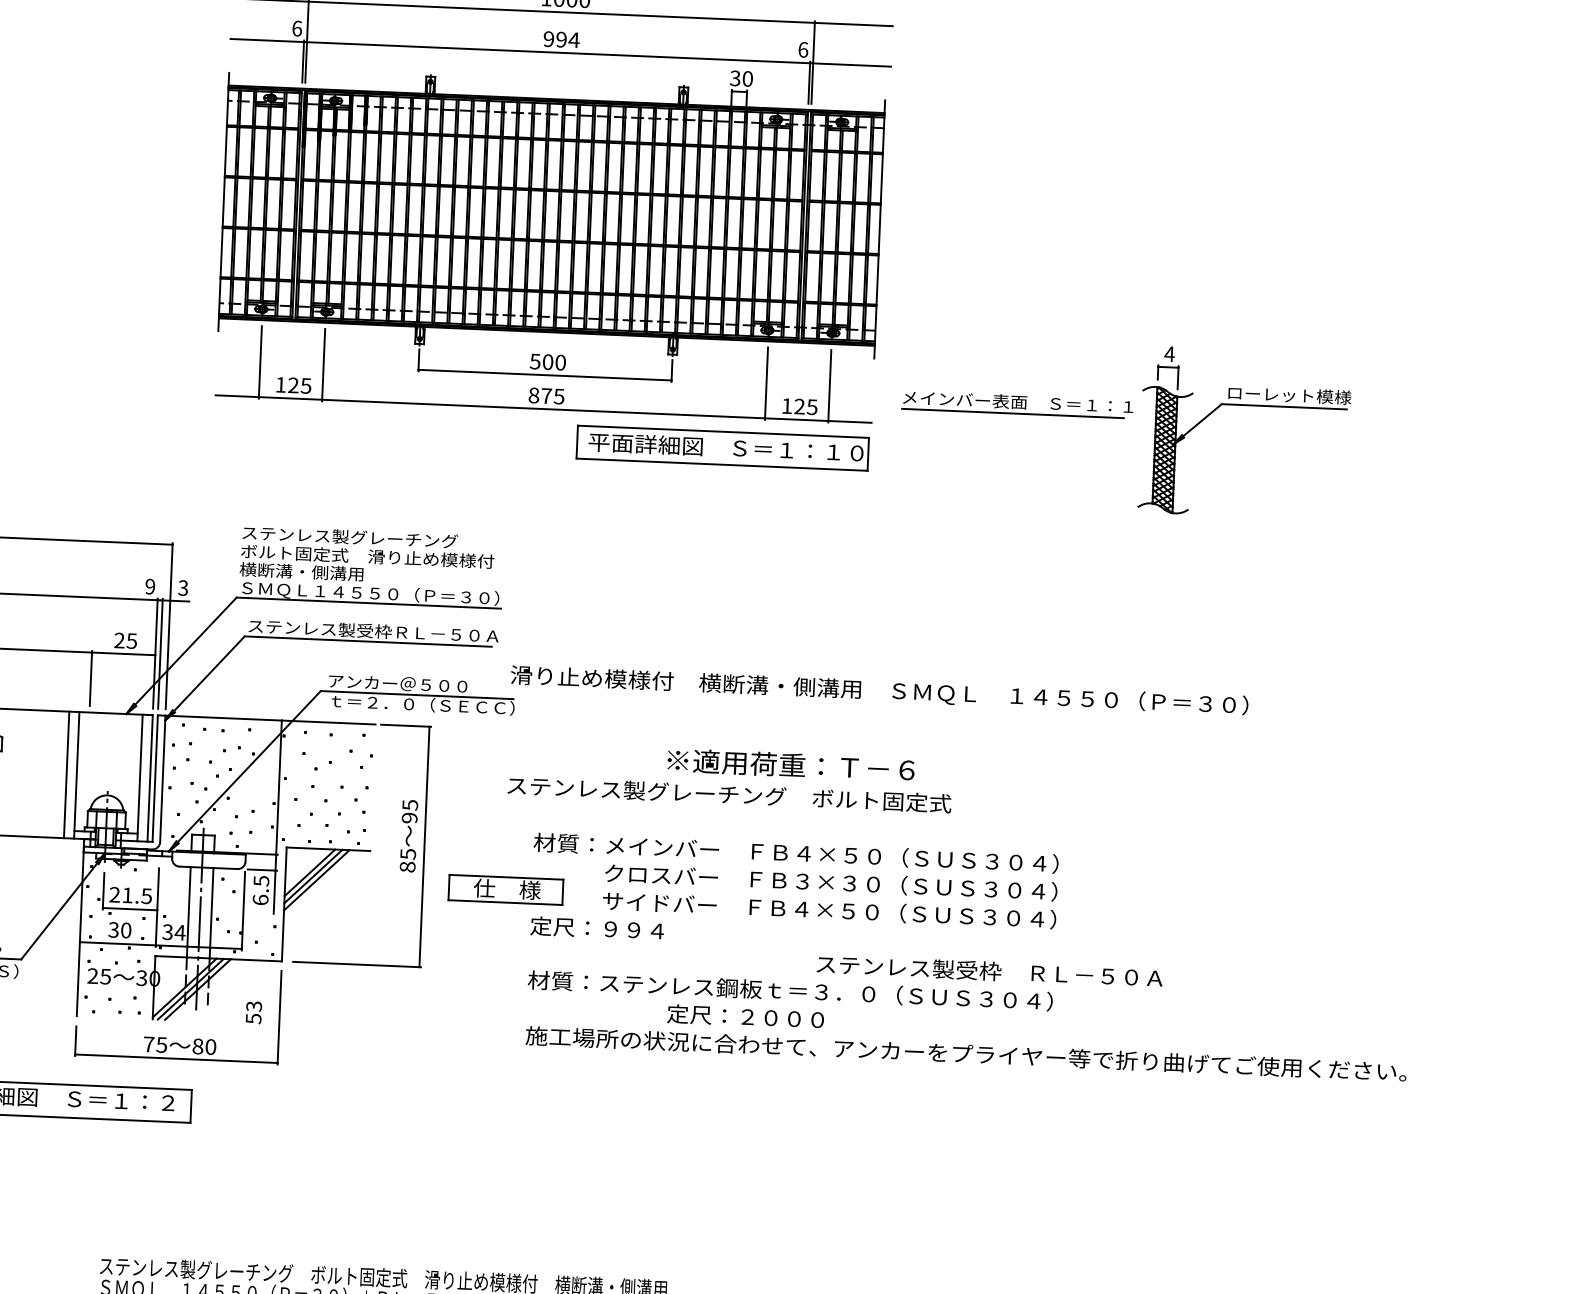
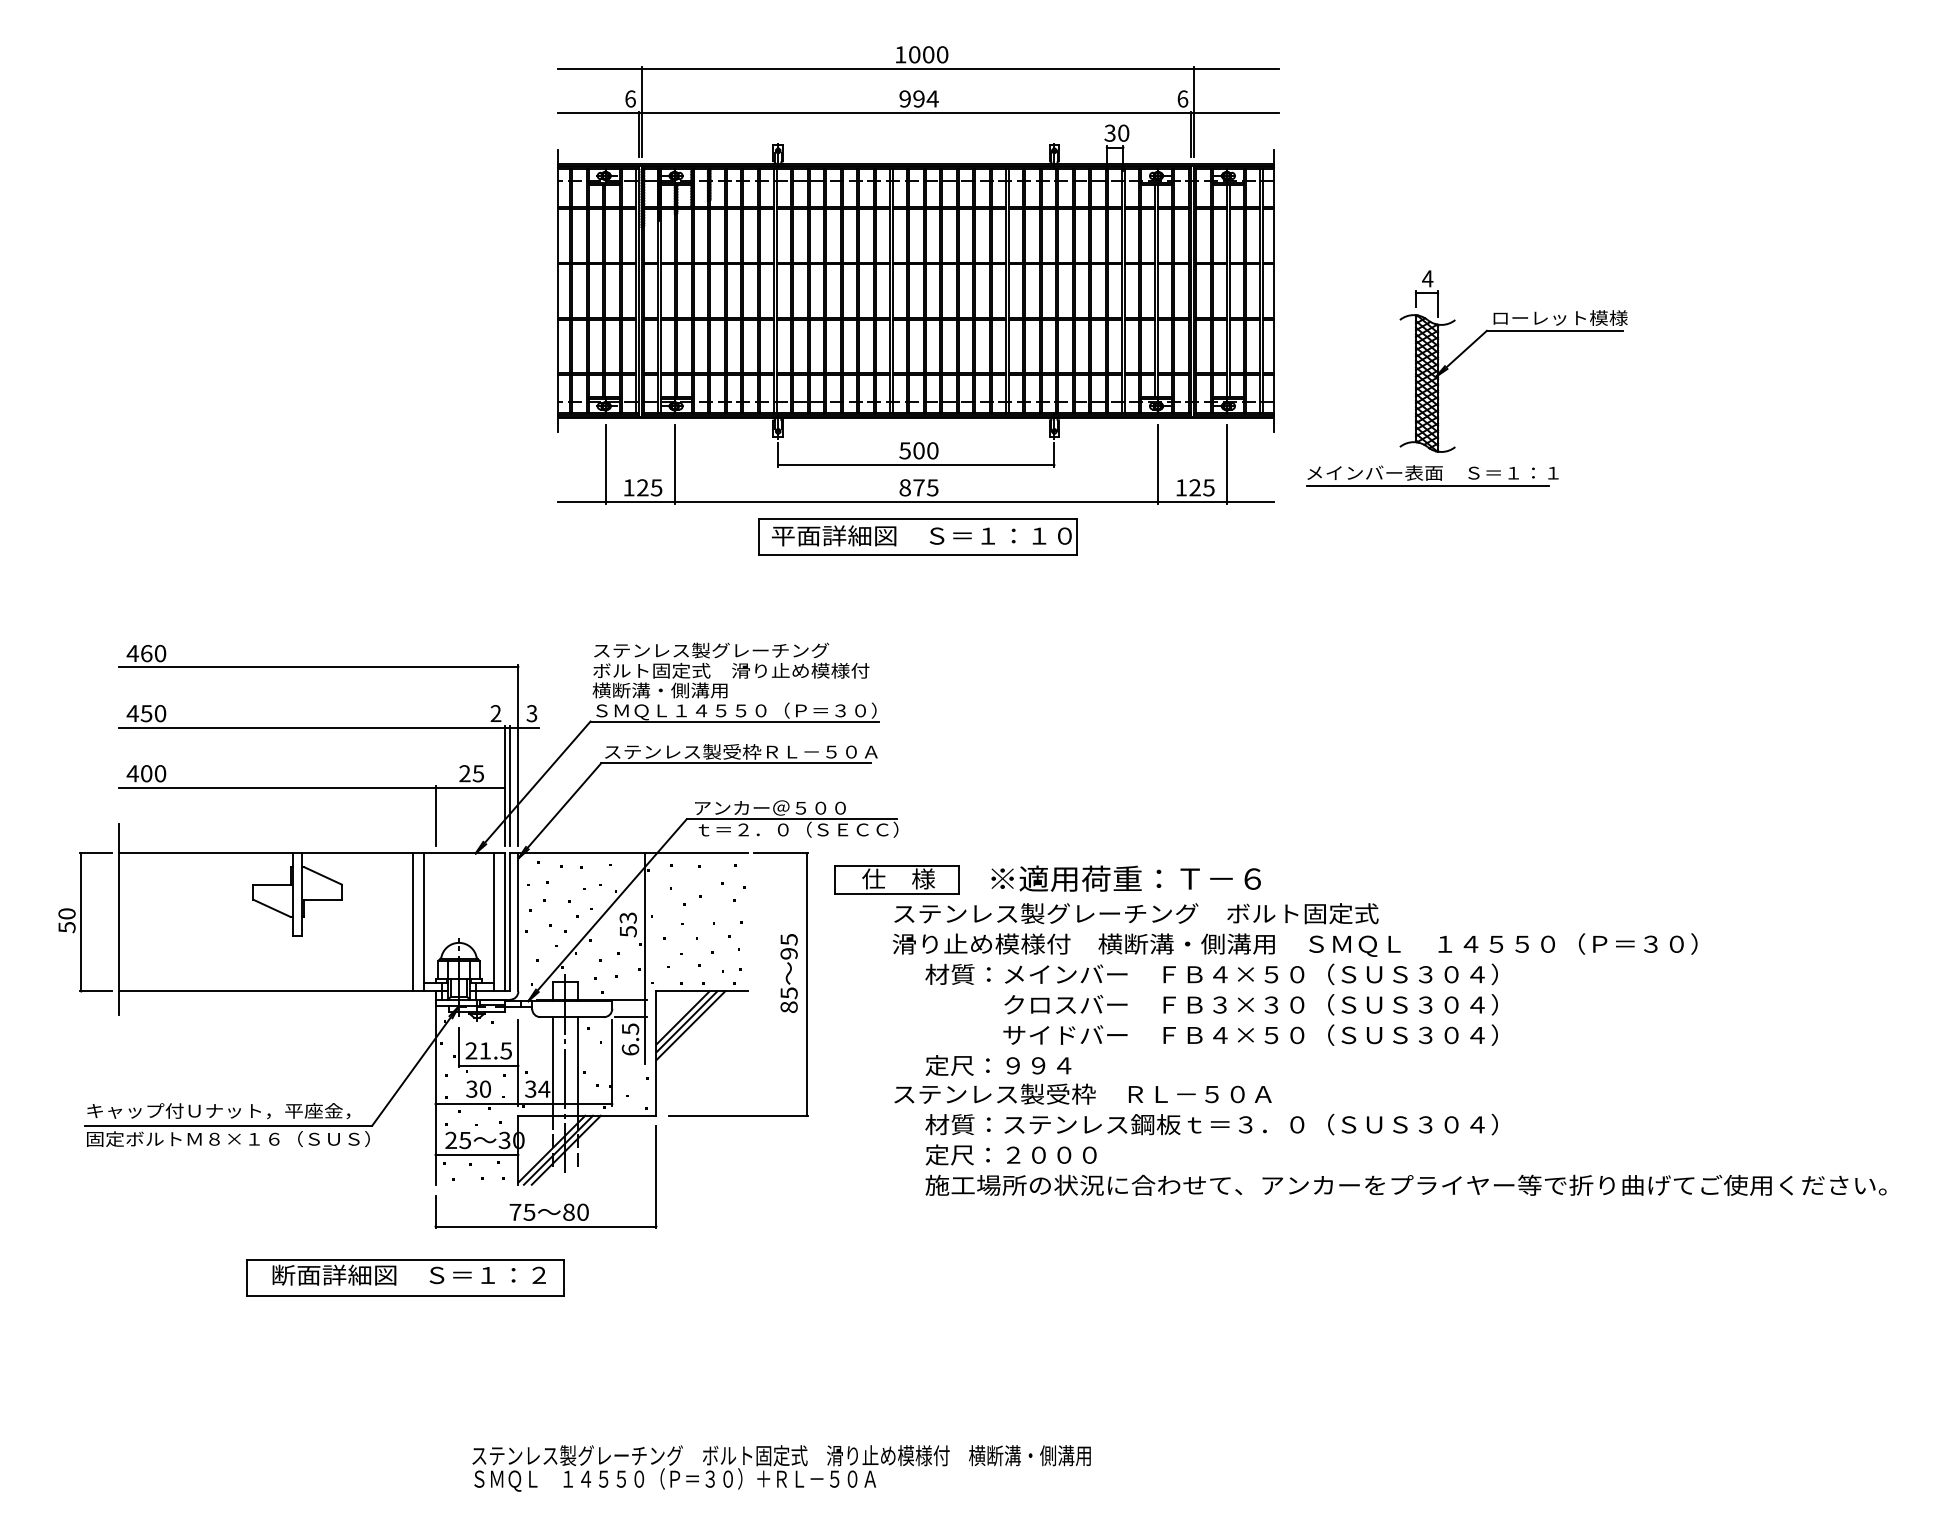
part: (1246, 405) -> (1513, 331), moved
part: (722, 448) -> (917, 536), moved
text: (149, 586) -> (495, 713), 9 -> 2
text: (879, 690) -> (1295, 944), moved
text: (790, 764) -> (1125, 878), moved
part: (505, 889) -> (896, 879), moved
text: (989, 970) -> (1082, 1093), moved
line: (115, 989) -> (476, 1154), added
text: (253, 1012) -> (627, 924), moved
text: (745, 1016) -> (1010, 1154), moved

